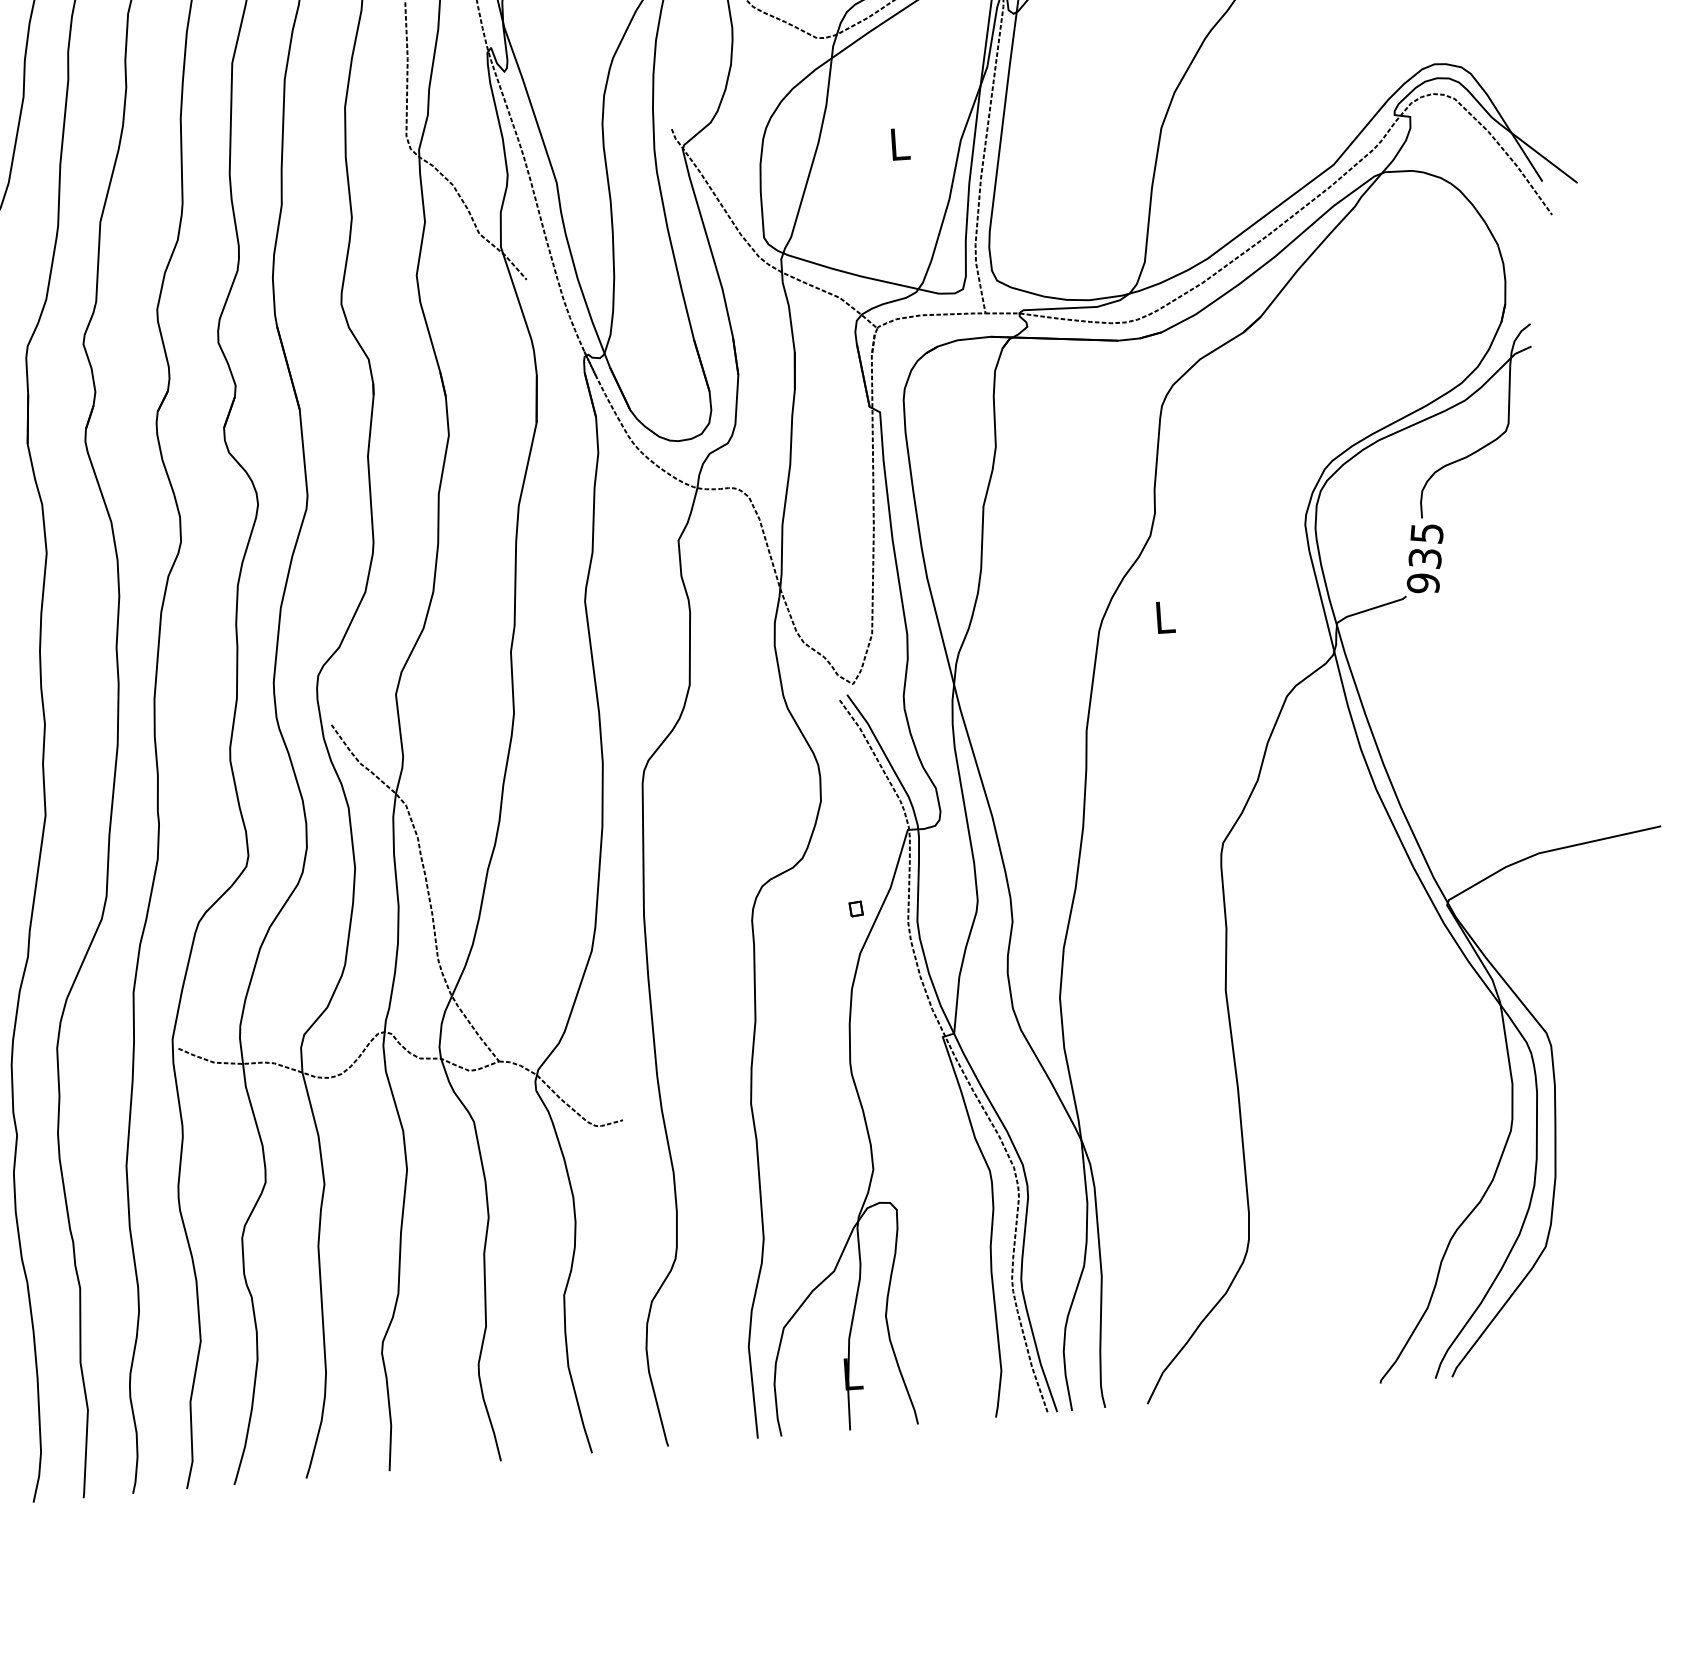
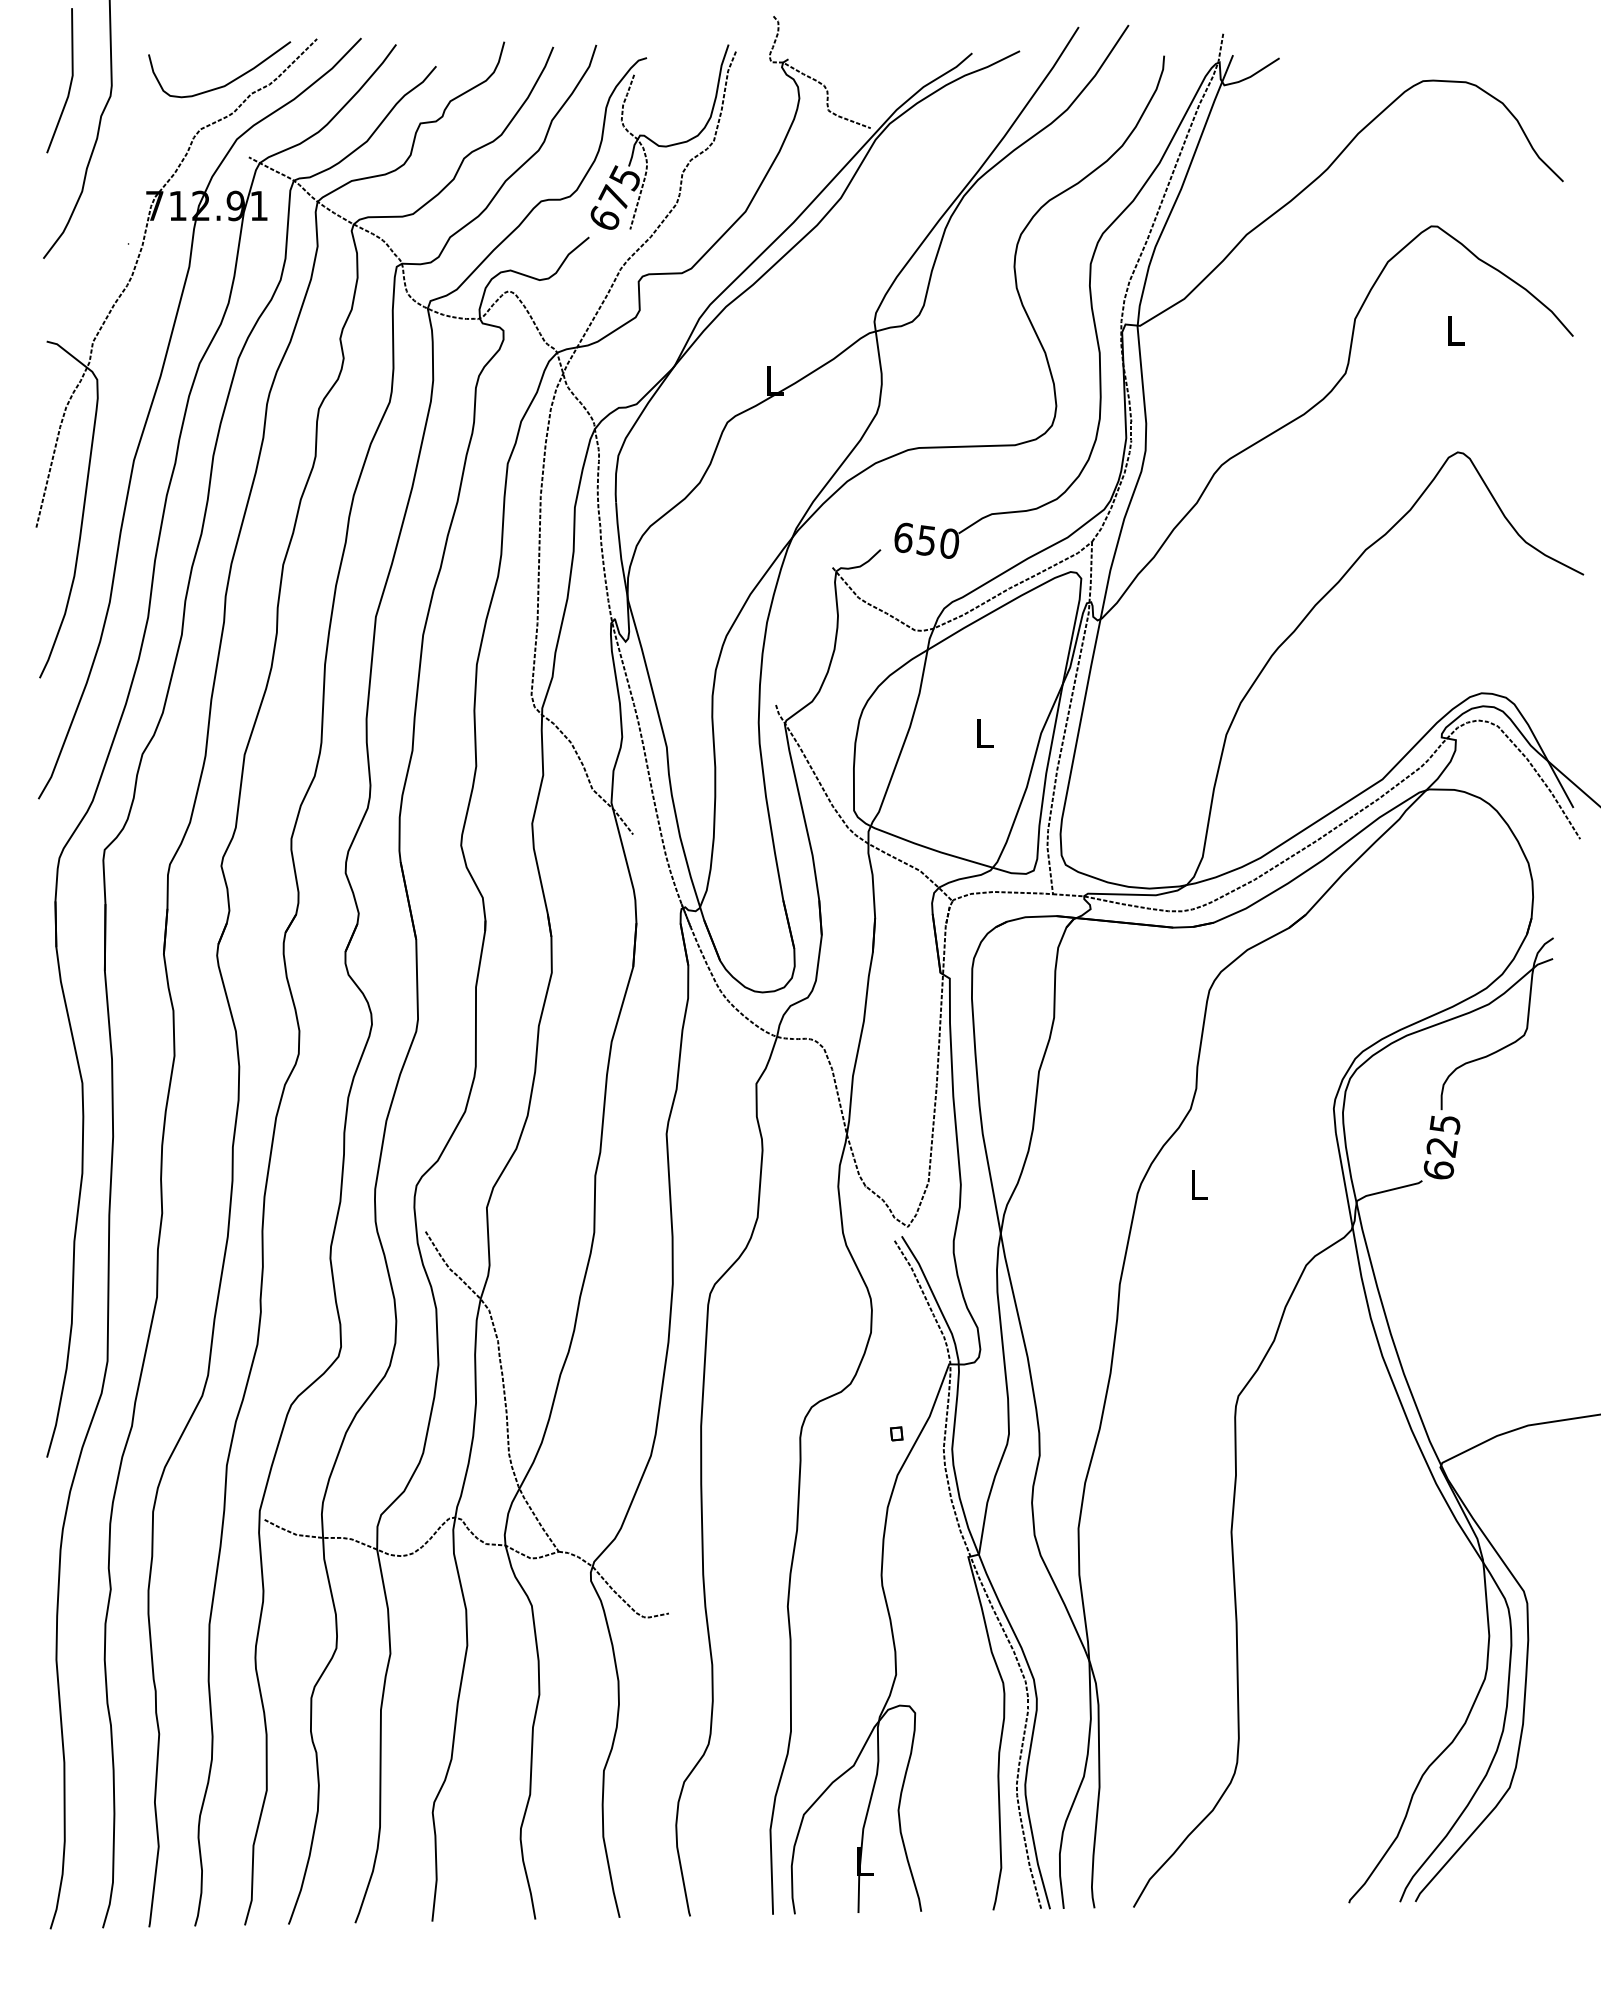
text: (1424, 570) -> (1440, 1158), 935 -> 625

